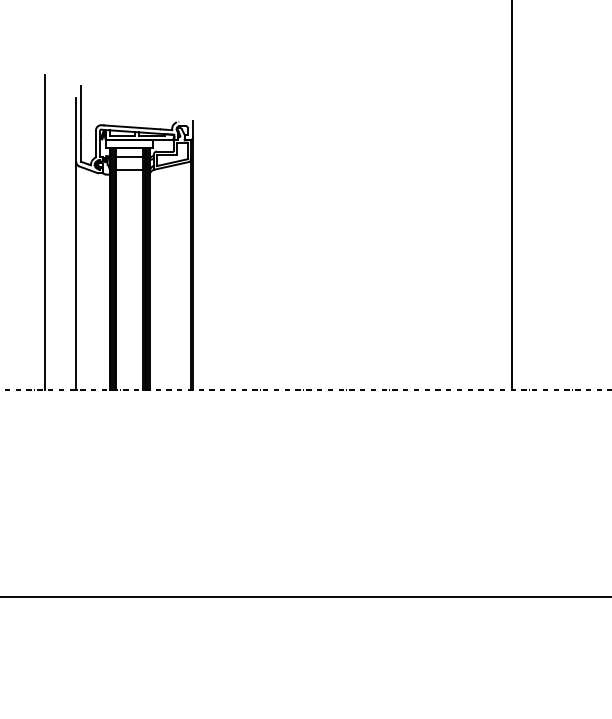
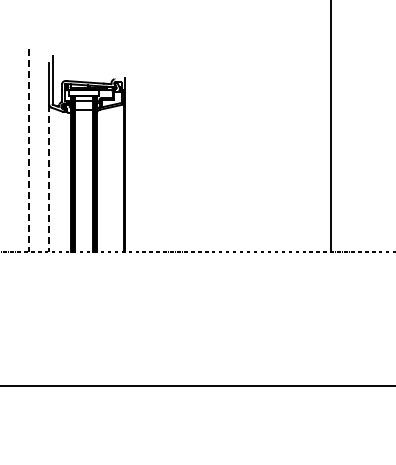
line: (43, 232) -> (28, 150), solid -> dashed
line: (76, 276) -> (49, 178), solid -> dashed

